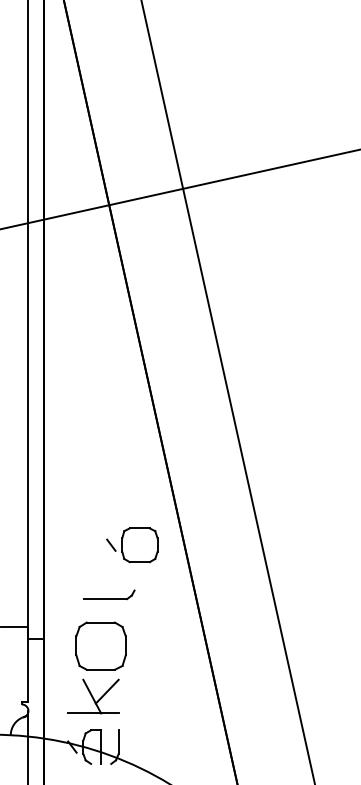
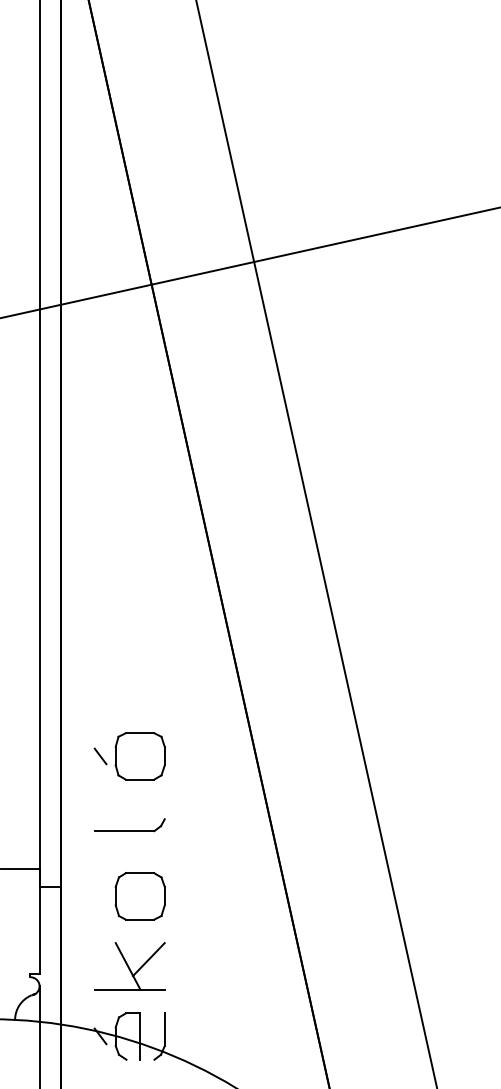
part: (132, 545) -> (129, 756), moved
part: (109, 595) -> (129, 825), moved
part: (100, 646) -> (139, 896), size x0.71

